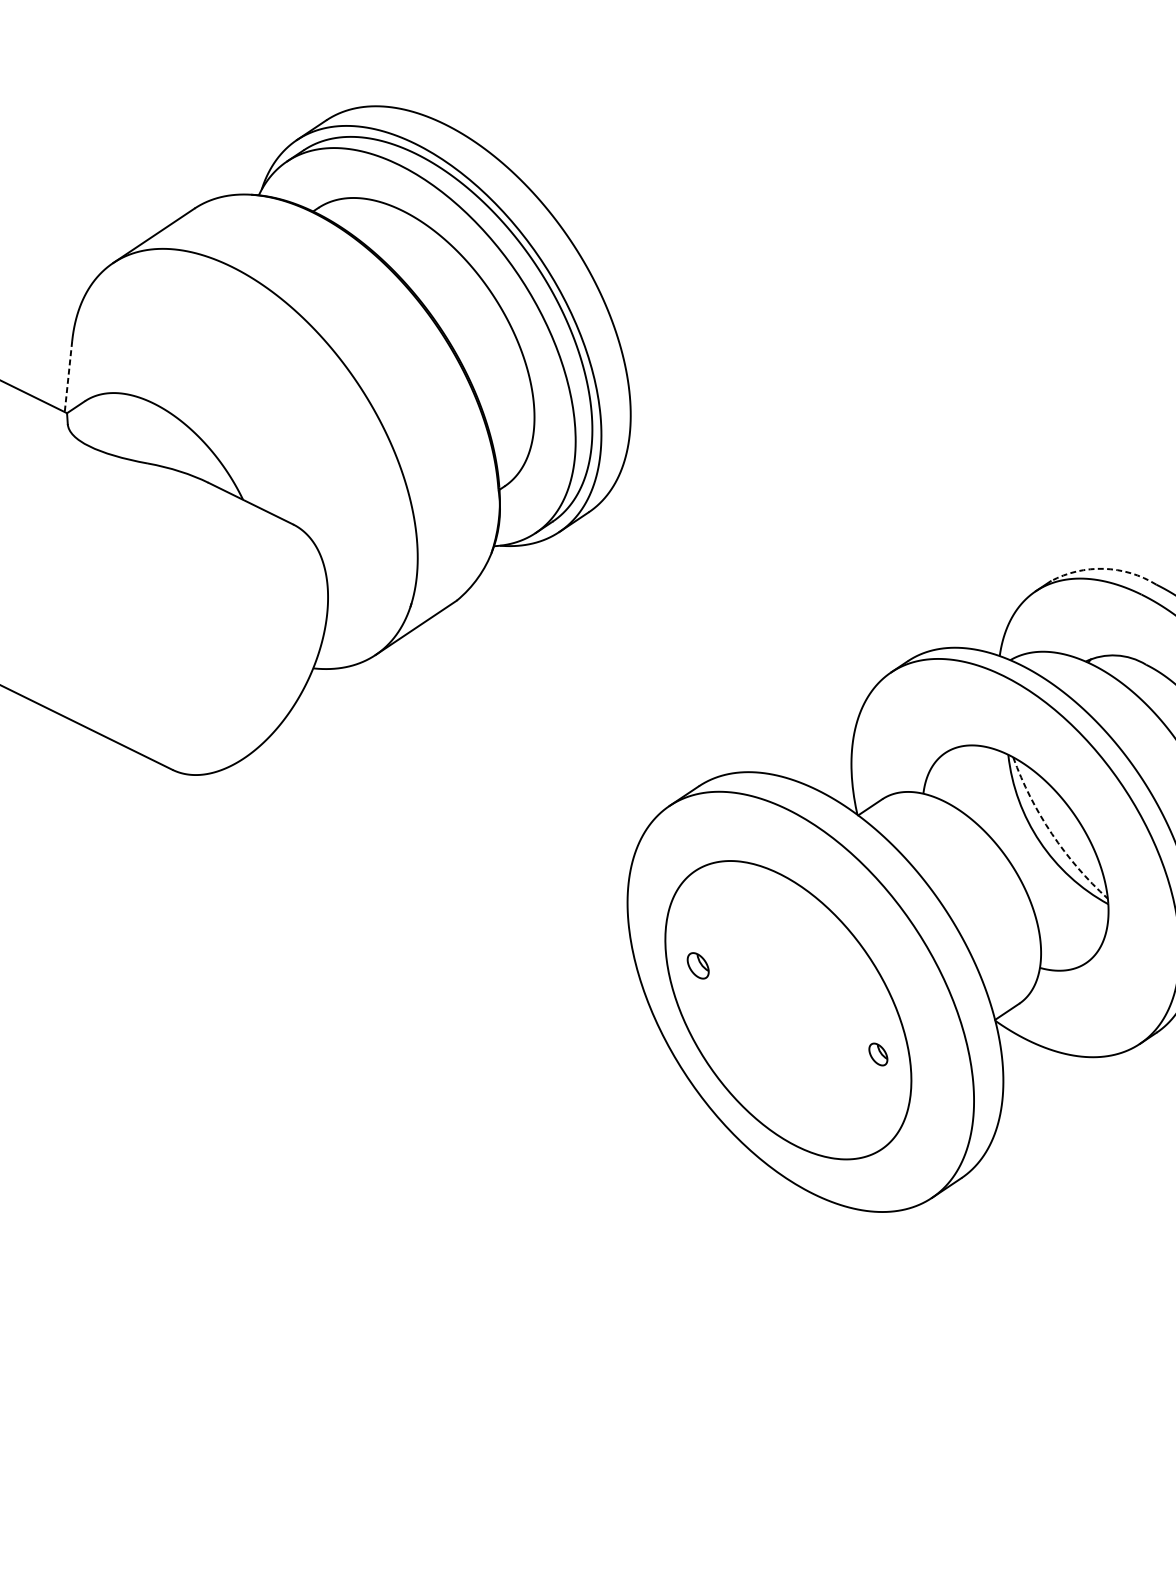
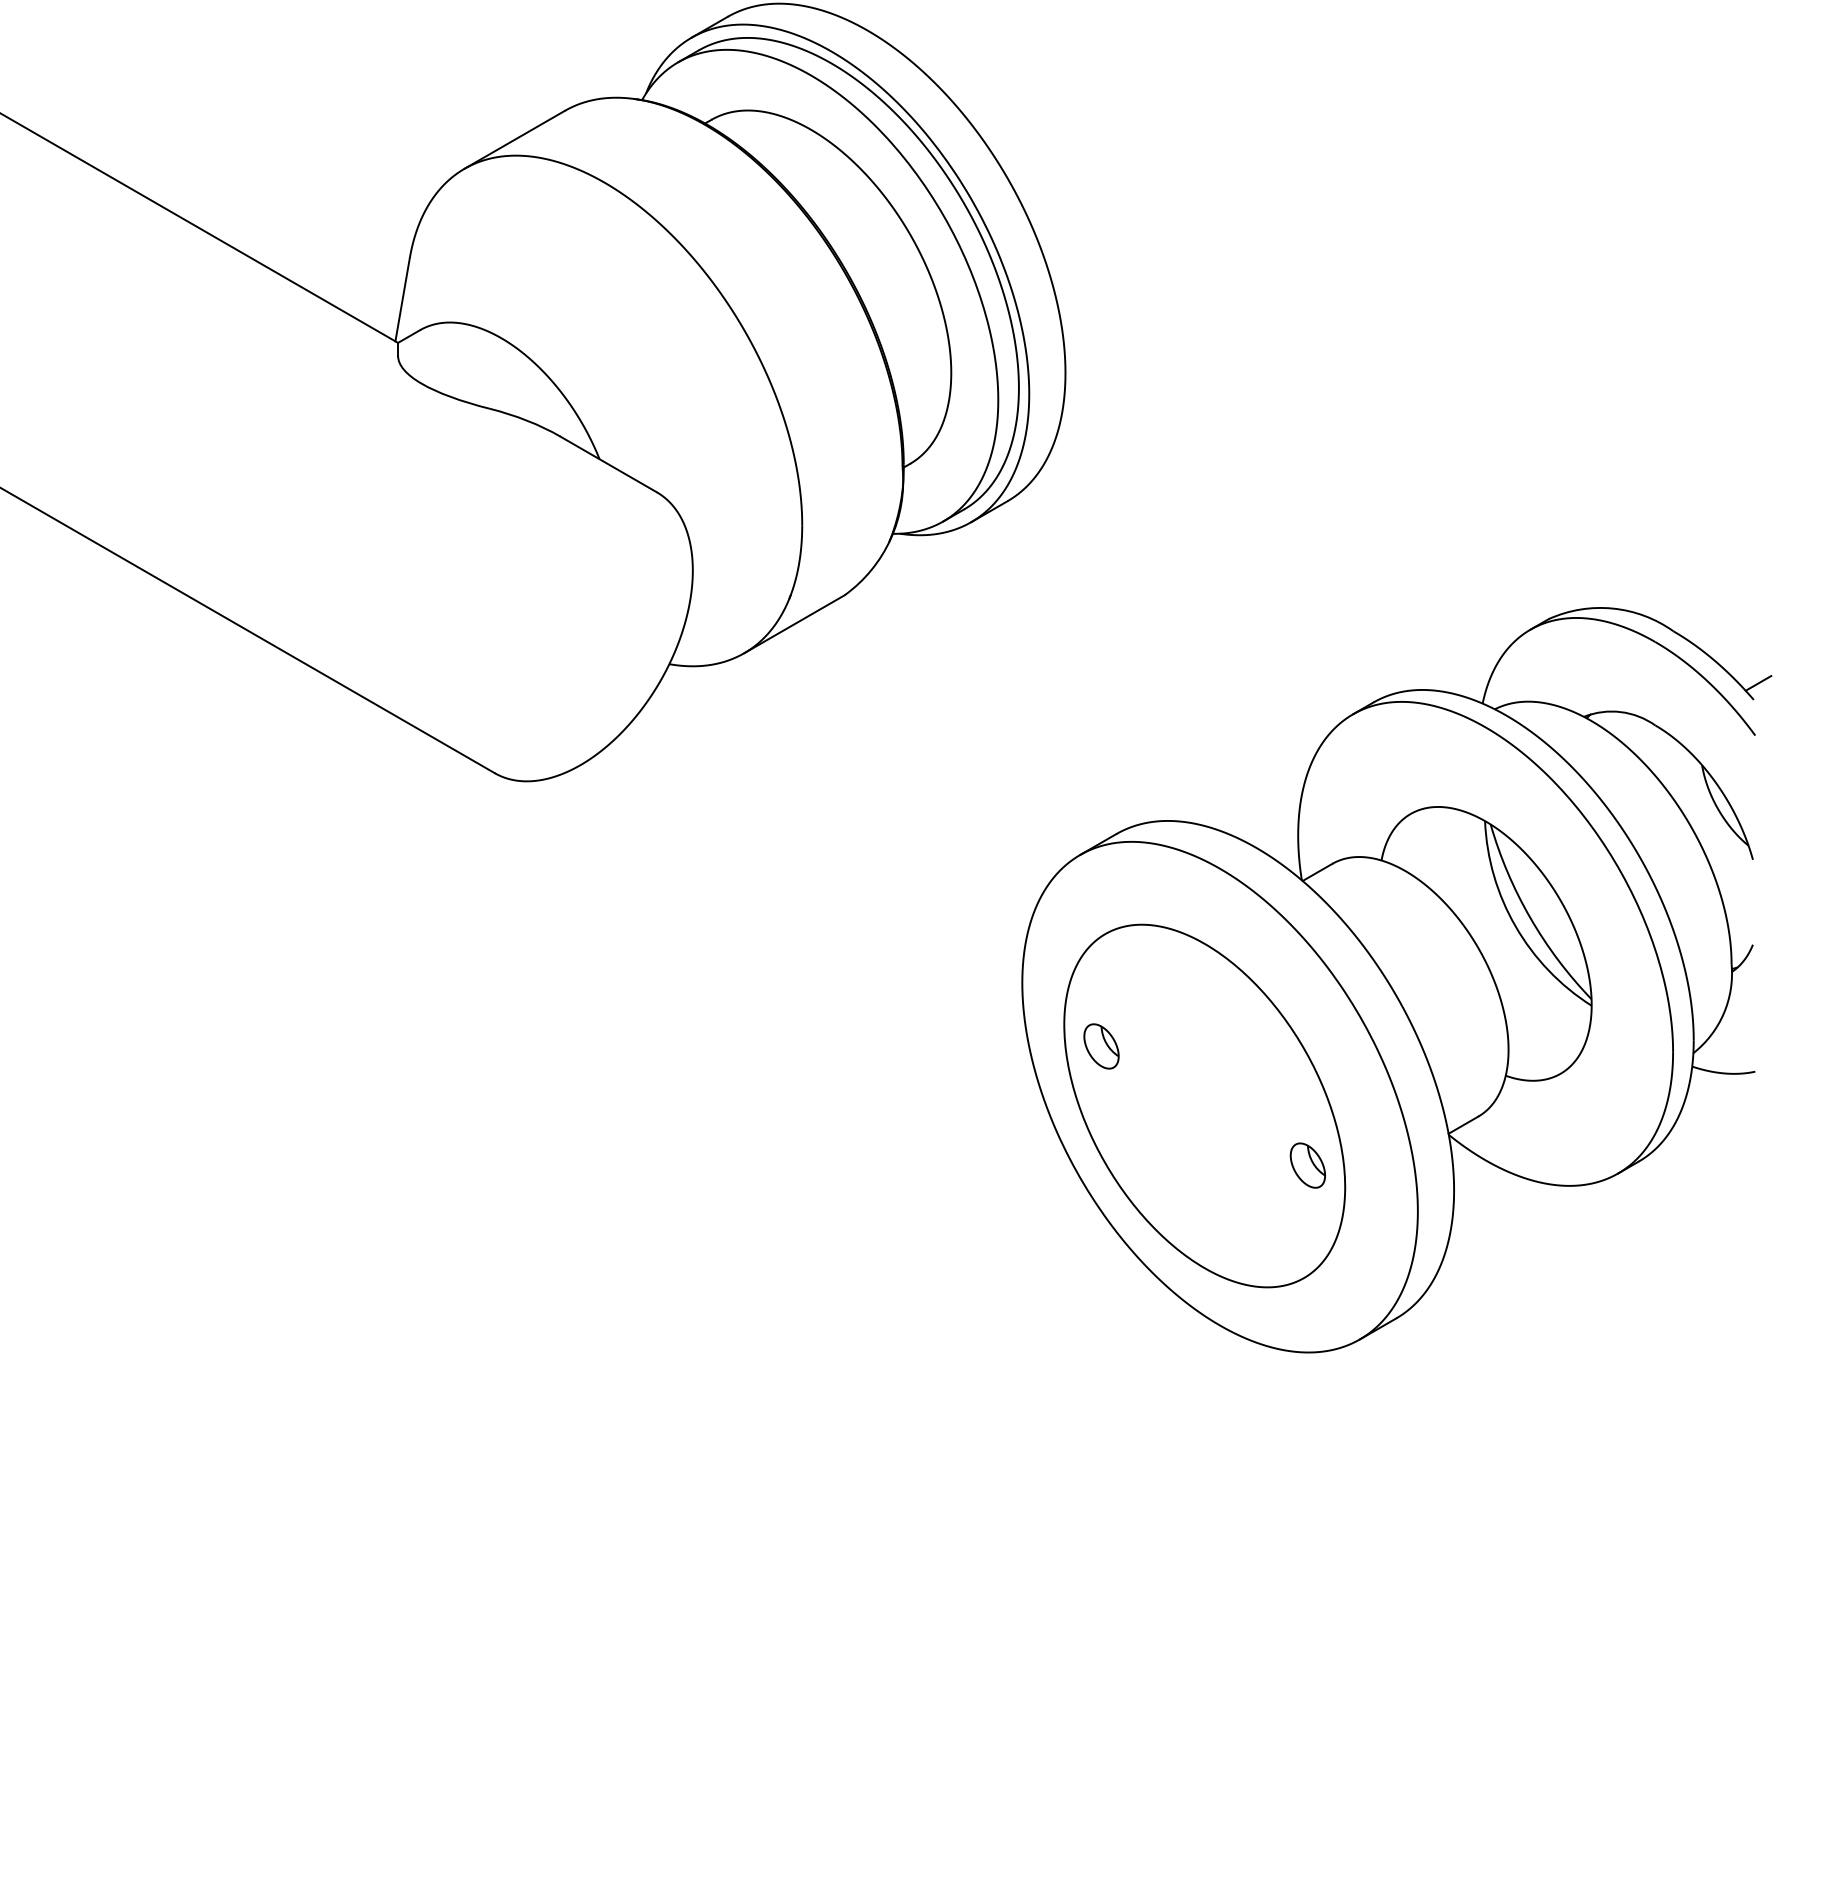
line: (68, 377) -> (402, 300), dashed -> solid
arc: (1103, 568) -> (1612, 608), dashed -> solid
arc: (1051, 834) -> (1530, 918), dashed -> solid
part: (698, 965) -> (1101, 1046), size x1.43
part: (878, 1054) -> (1307, 1165), size x1.67

